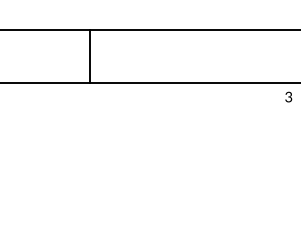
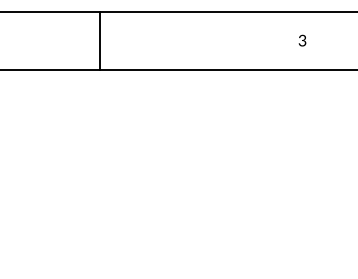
text: (288, 96) -> (302, 40), moved

